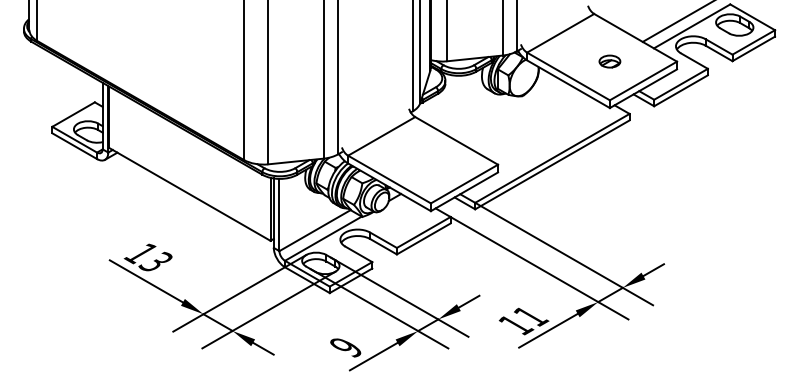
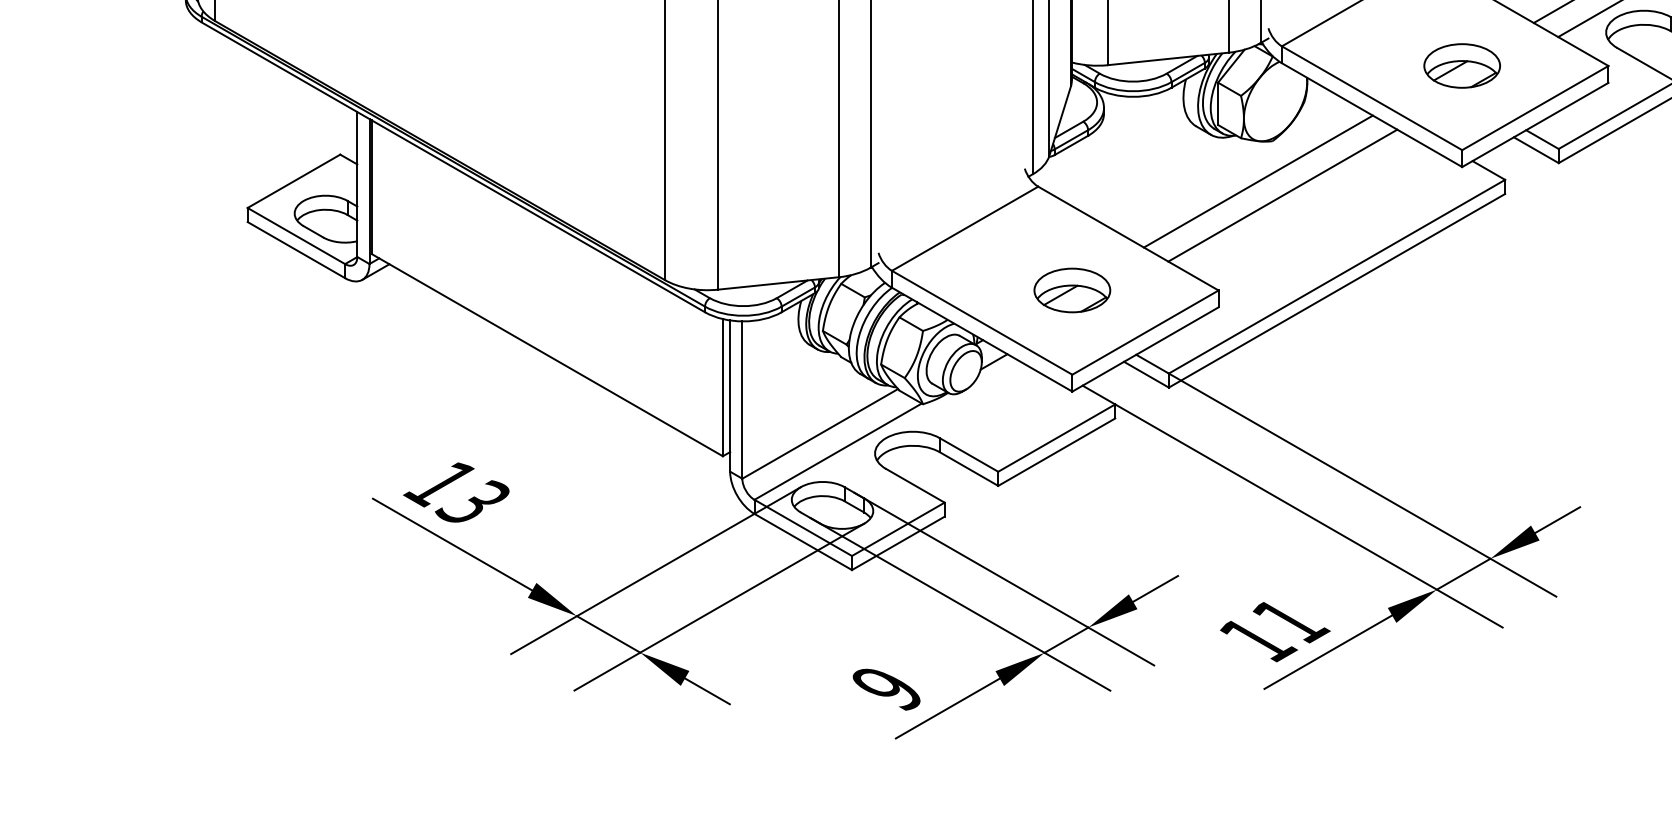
part: (609, 61) -> (1461, 65), size x1.67
line: (515, 114) -> (1256, 181), added
line: (527, 120) -> (1282, 194), added
part: (430, 164) -> (1071, 289), added

